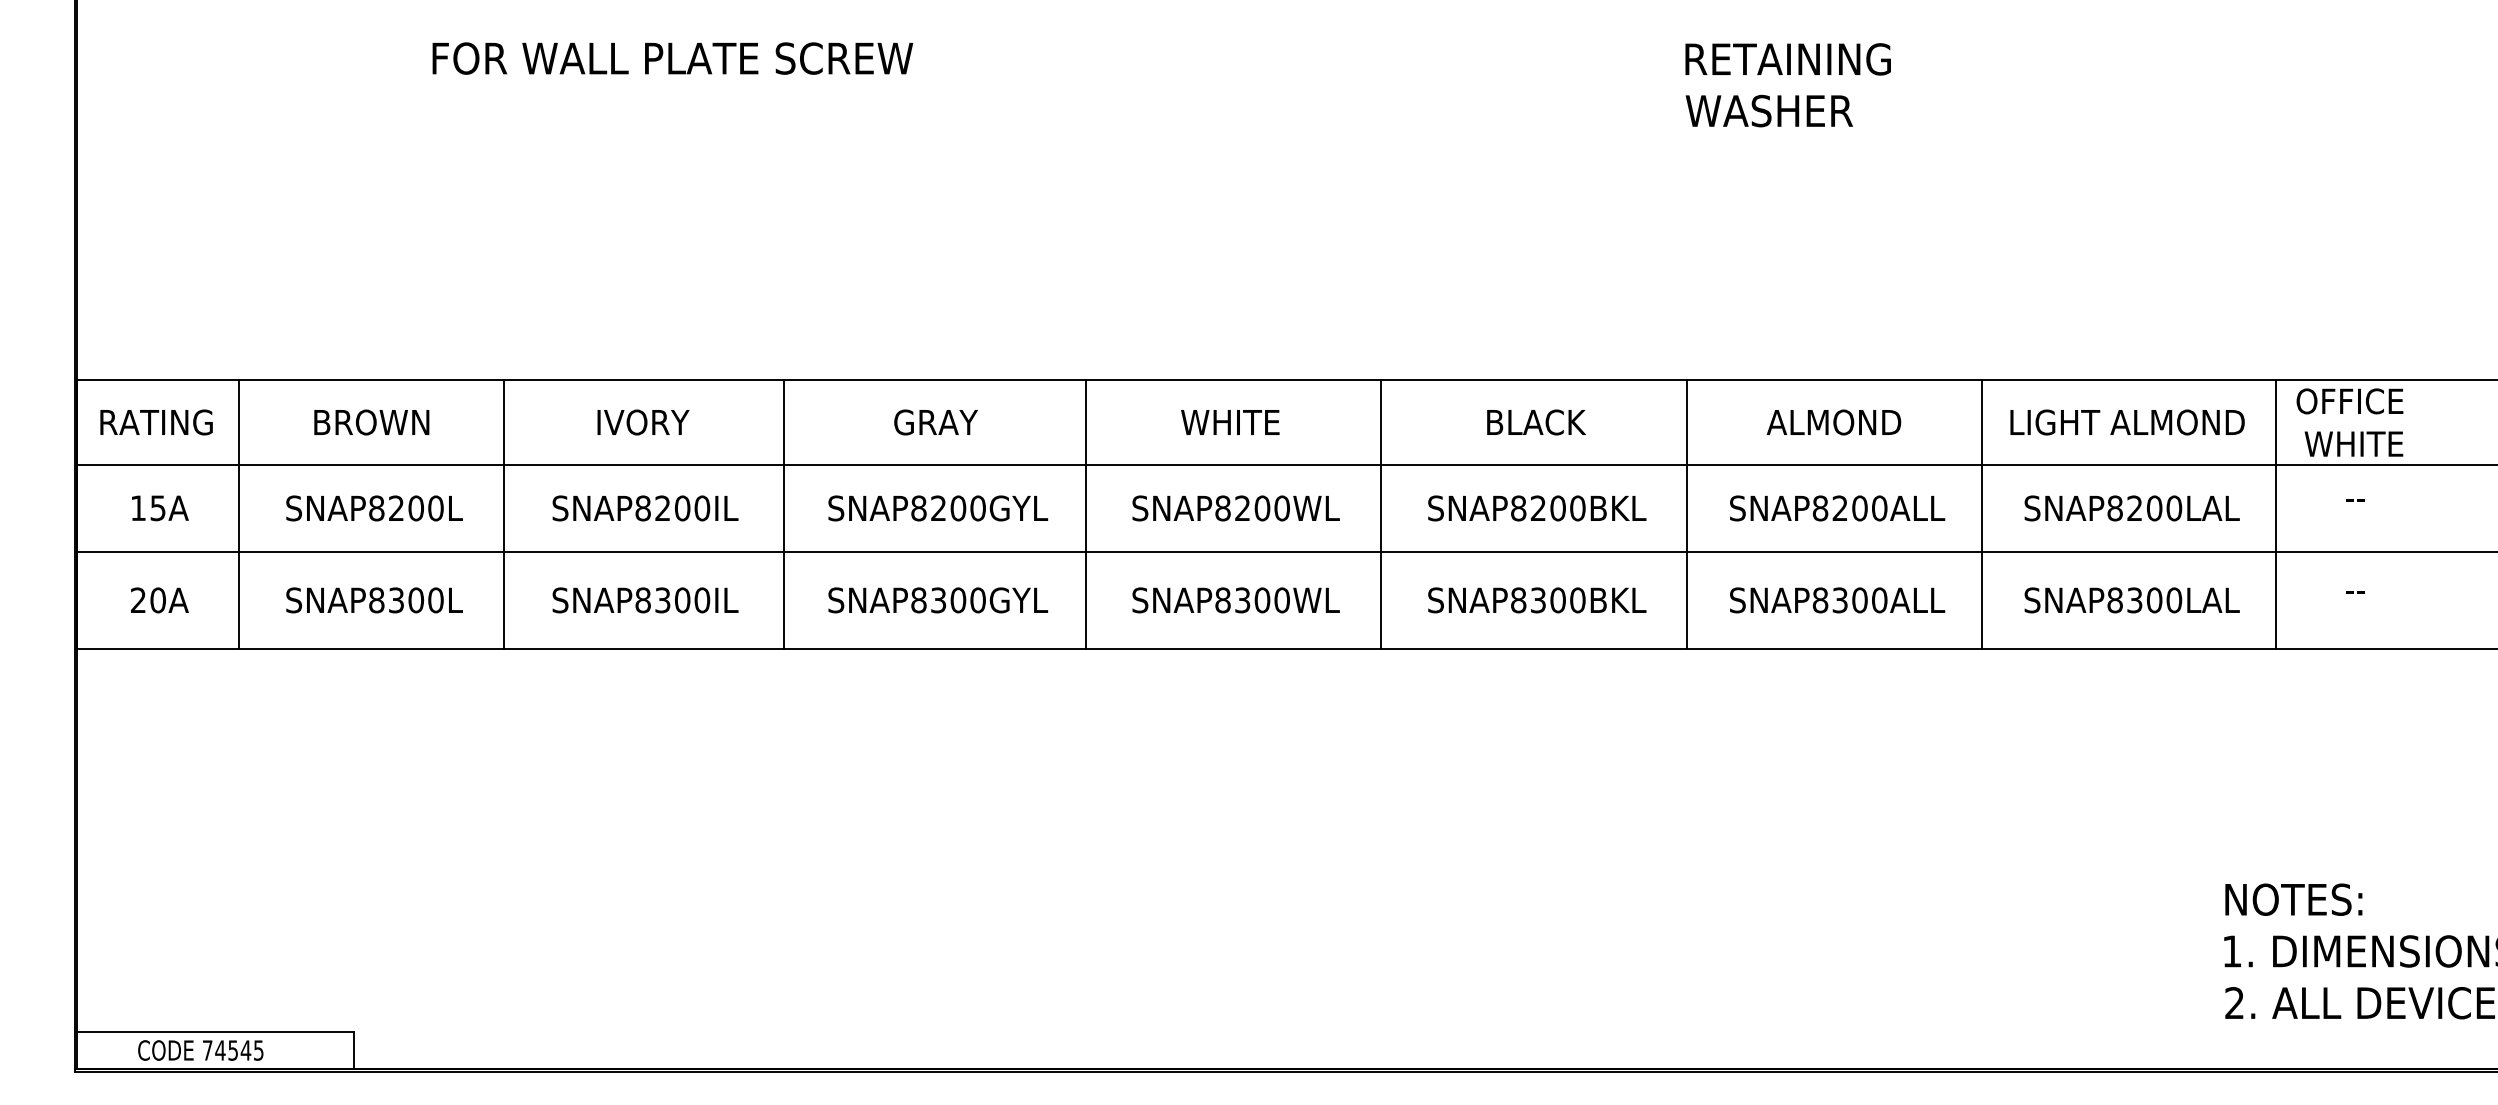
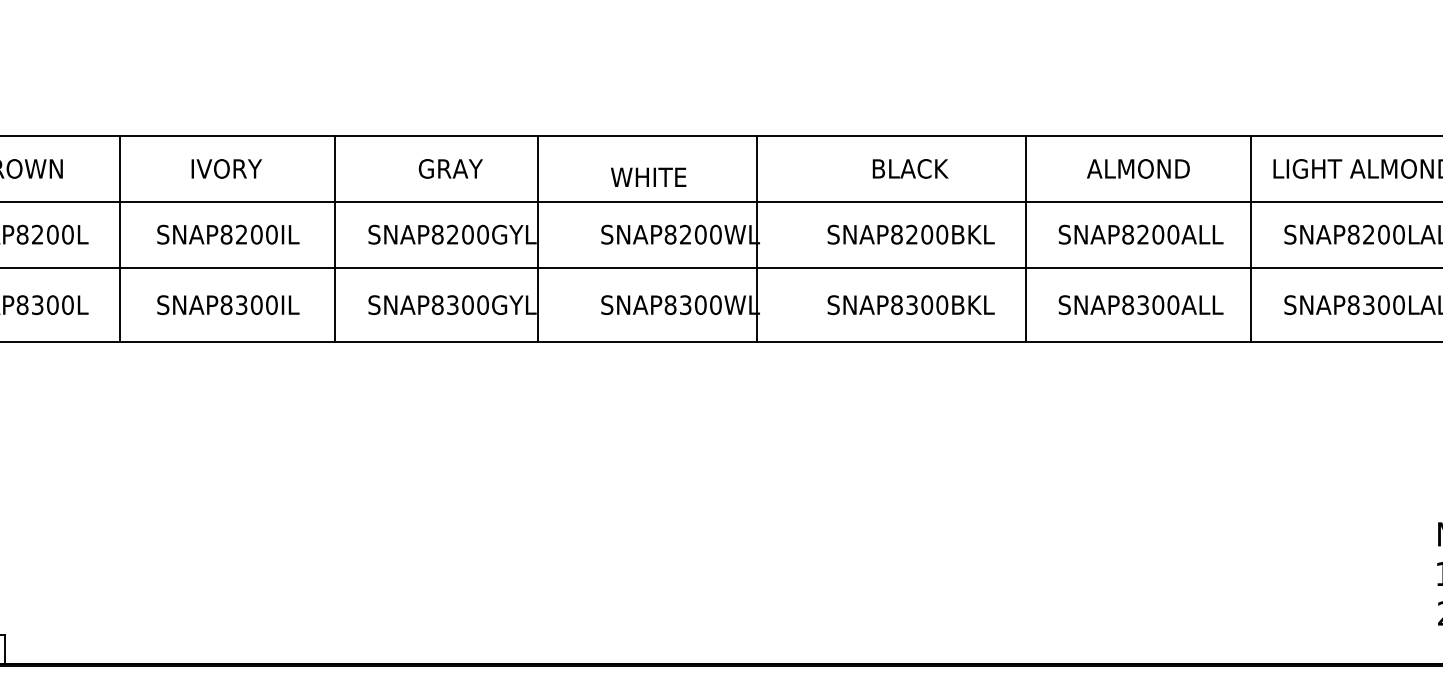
text: (1230, 422) -> (648, 177), moved
line: (1086, 514) -> (538, 239), moved
line: (1380, 514) -> (756, 239), moved

